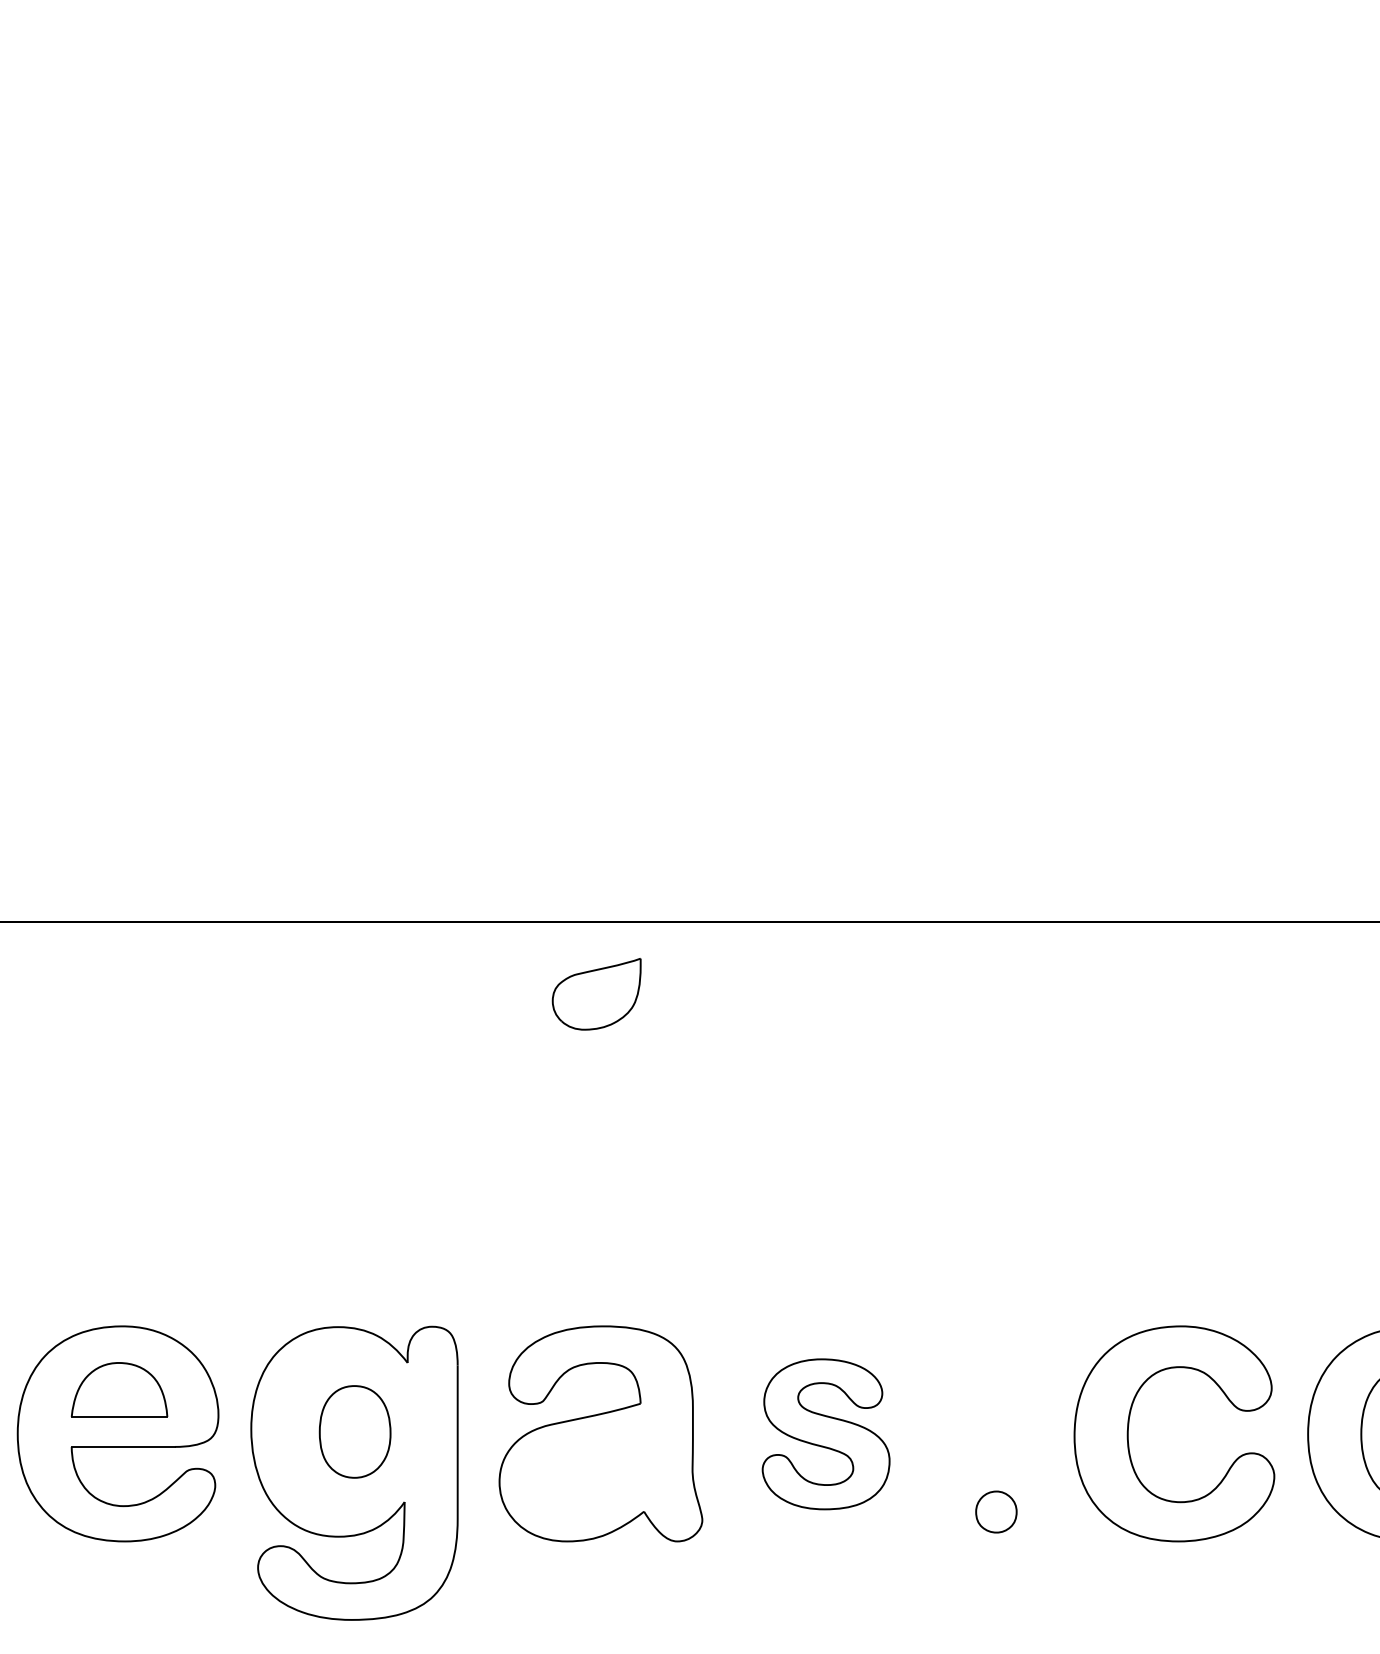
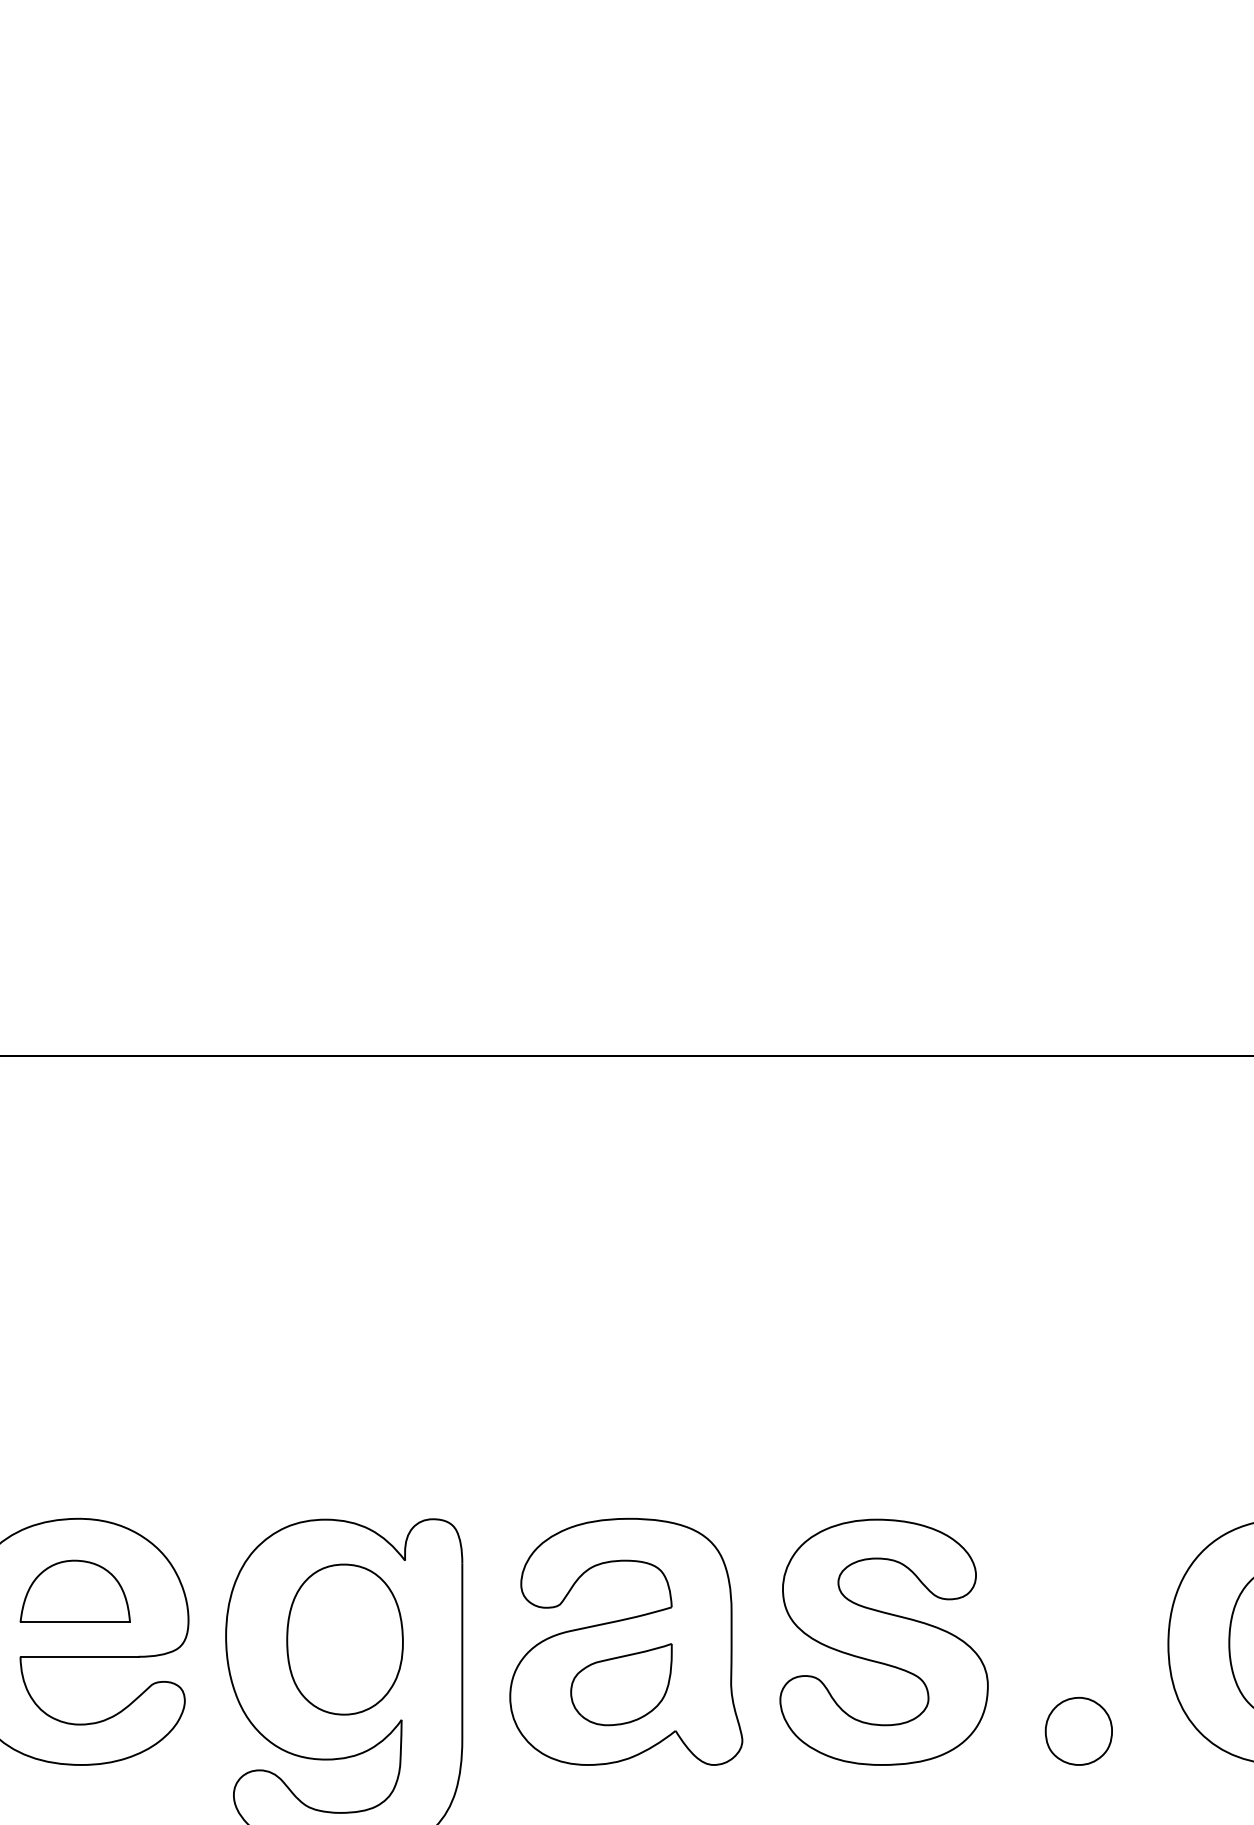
part: (596, 994) -> (621, 1684), moved
part: (354, 1431) -> (344, 1639), size x1.43
part: (825, 1434) -> (883, 1642), size x1.43
part: (996, 1511) -> (1079, 1730), size x1.43

